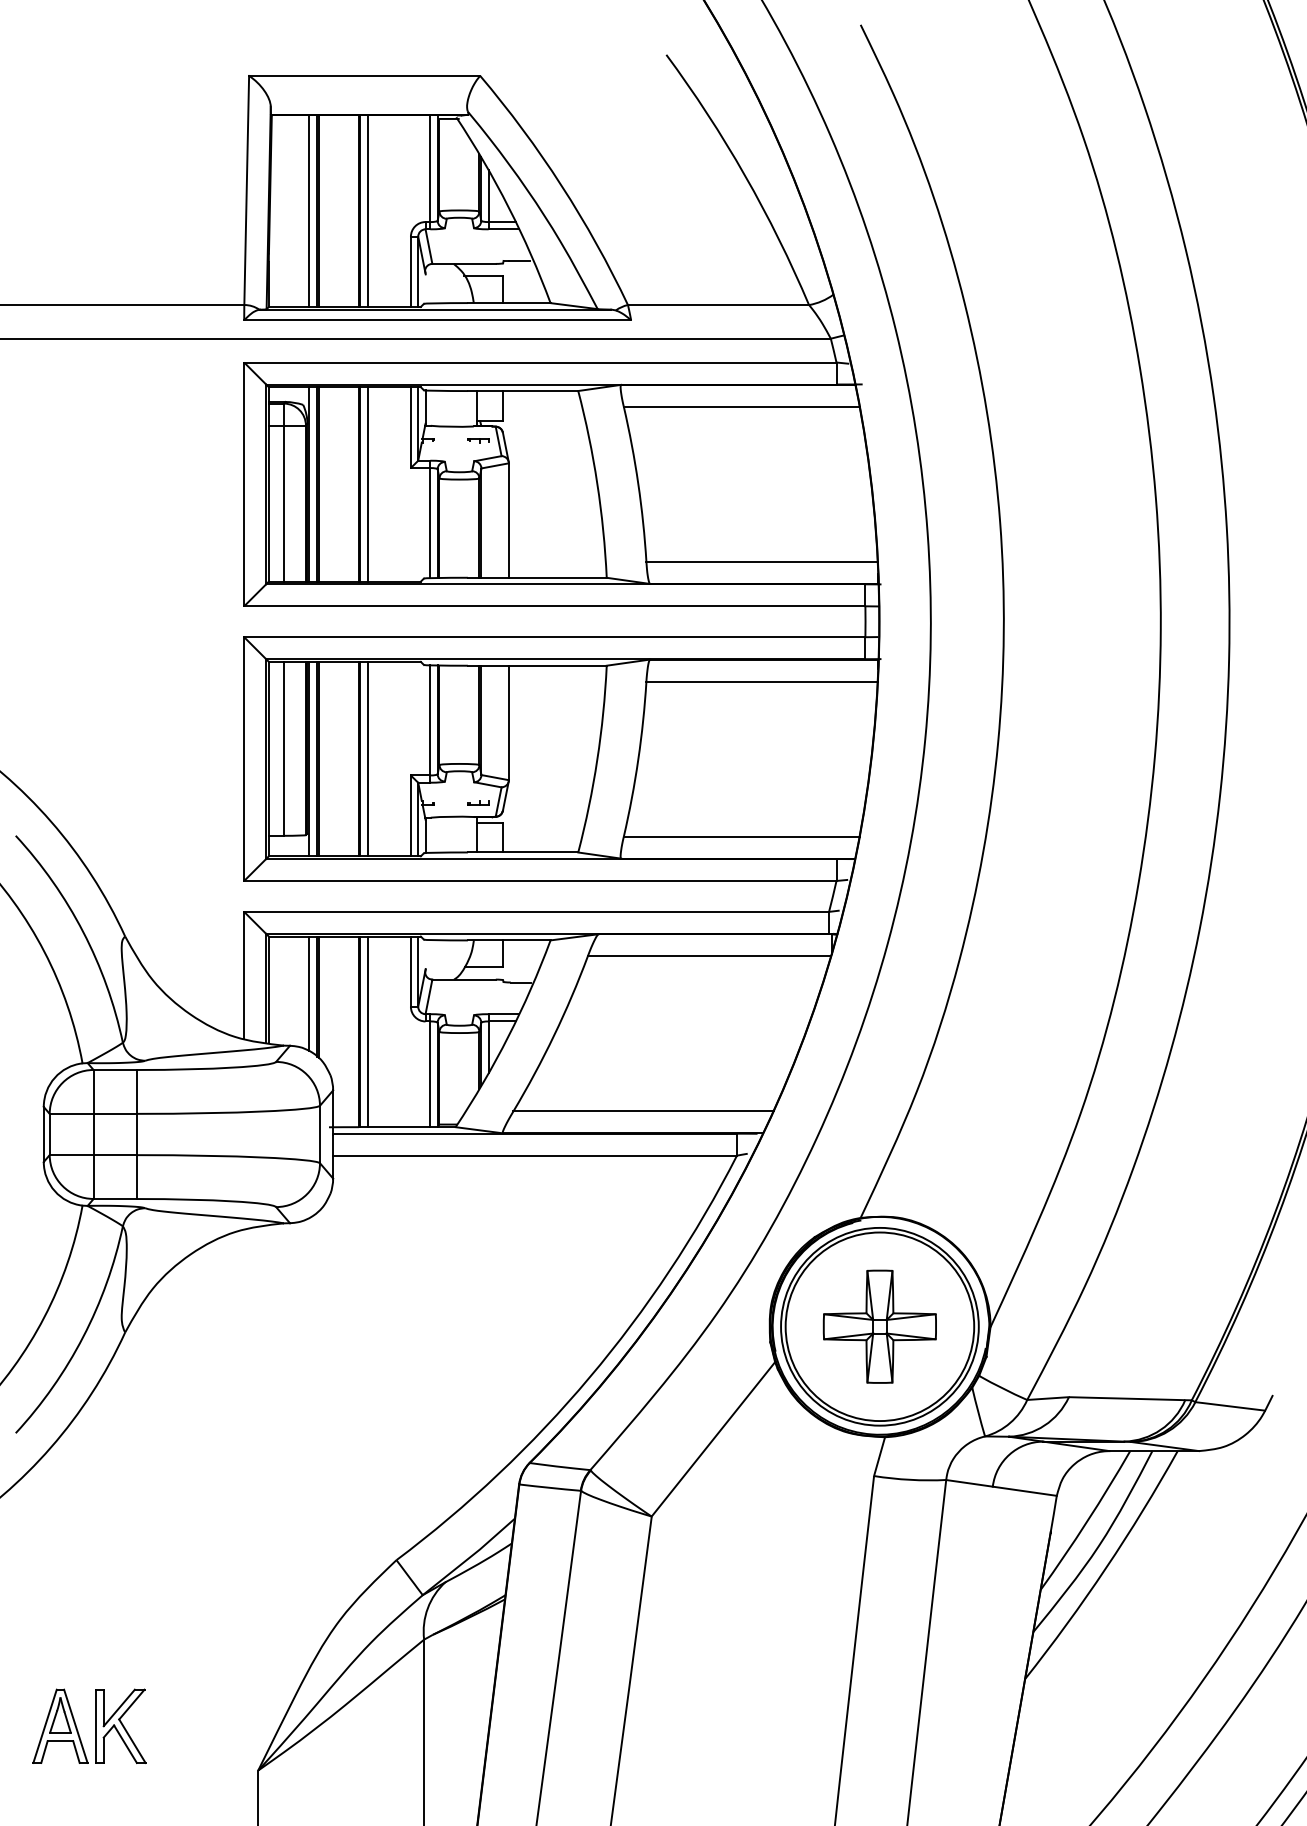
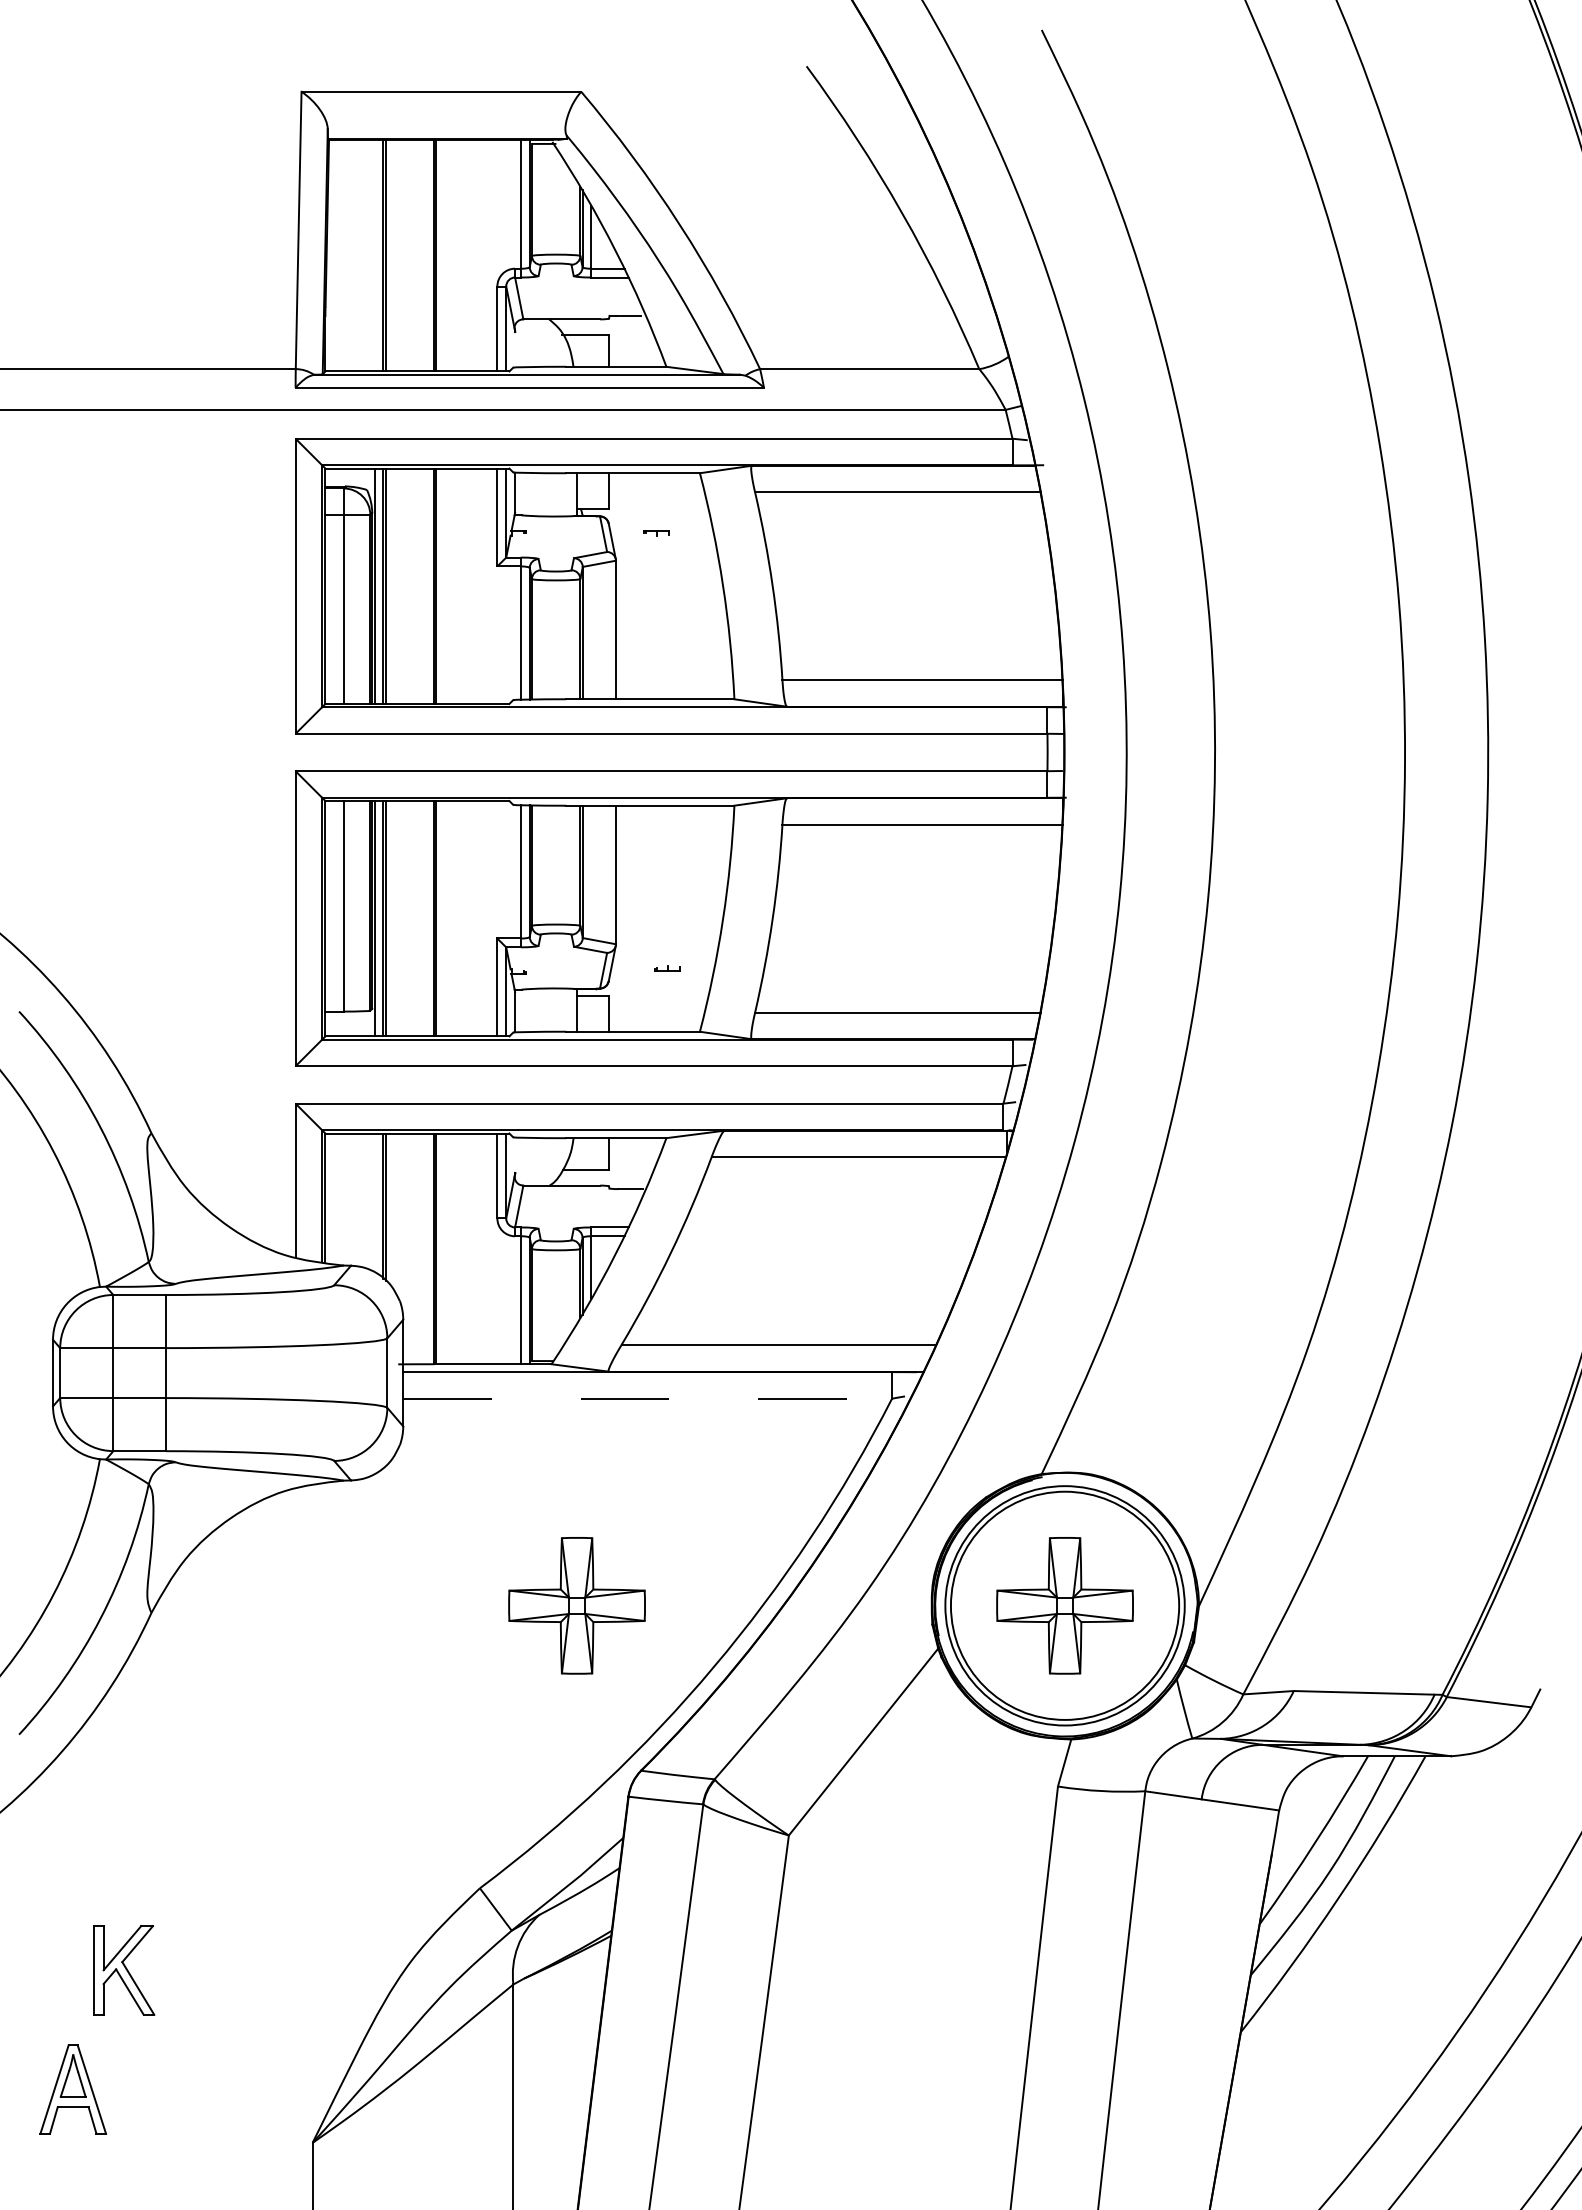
line: (309, 211) -> (374, 255), removed
line: (368, 211) -> (445, 255), removed
part: (478, 440) -> (656, 533), moved
line: (368, 483) -> (445, 585), removed
line: (368, 758) -> (445, 918), removed
part: (478, 802) -> (667, 968), moved
line: (309, 993) -> (374, 1202), removed
line: (368, 1031) -> (445, 1248), removed
line: (535, 1155) -> (648, 1398), solid -> dashed
part: (476, 1326) -> (576, 1605), added
part: (121, 1726) -> (124, 1970), moved

